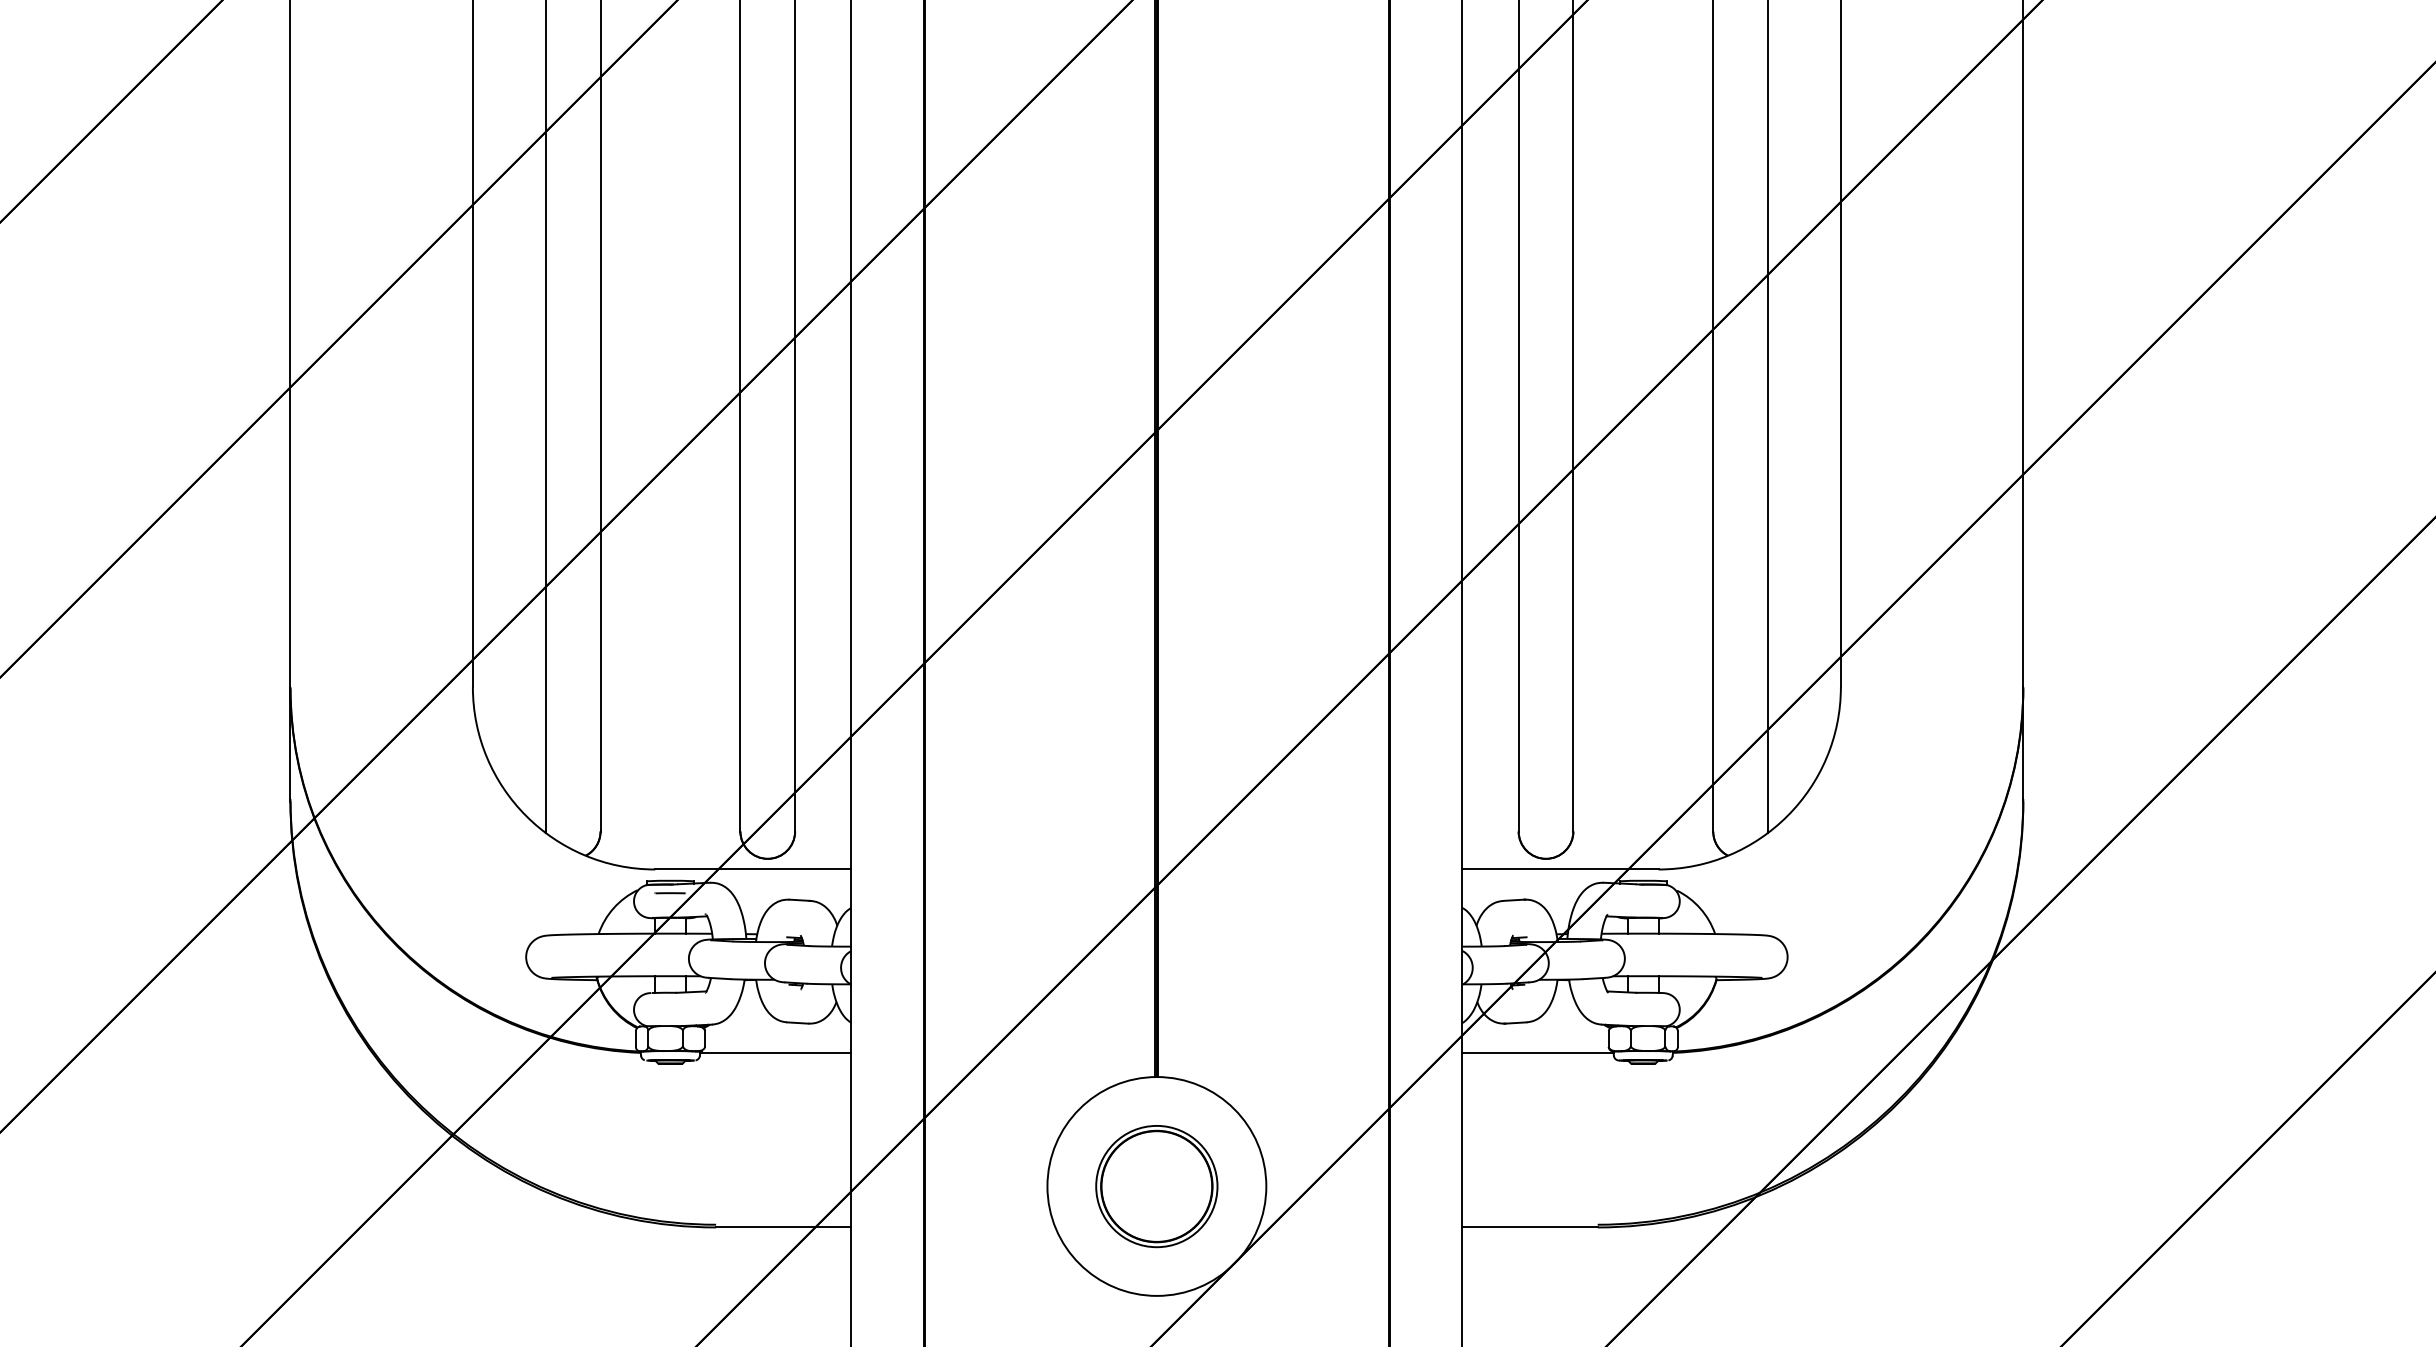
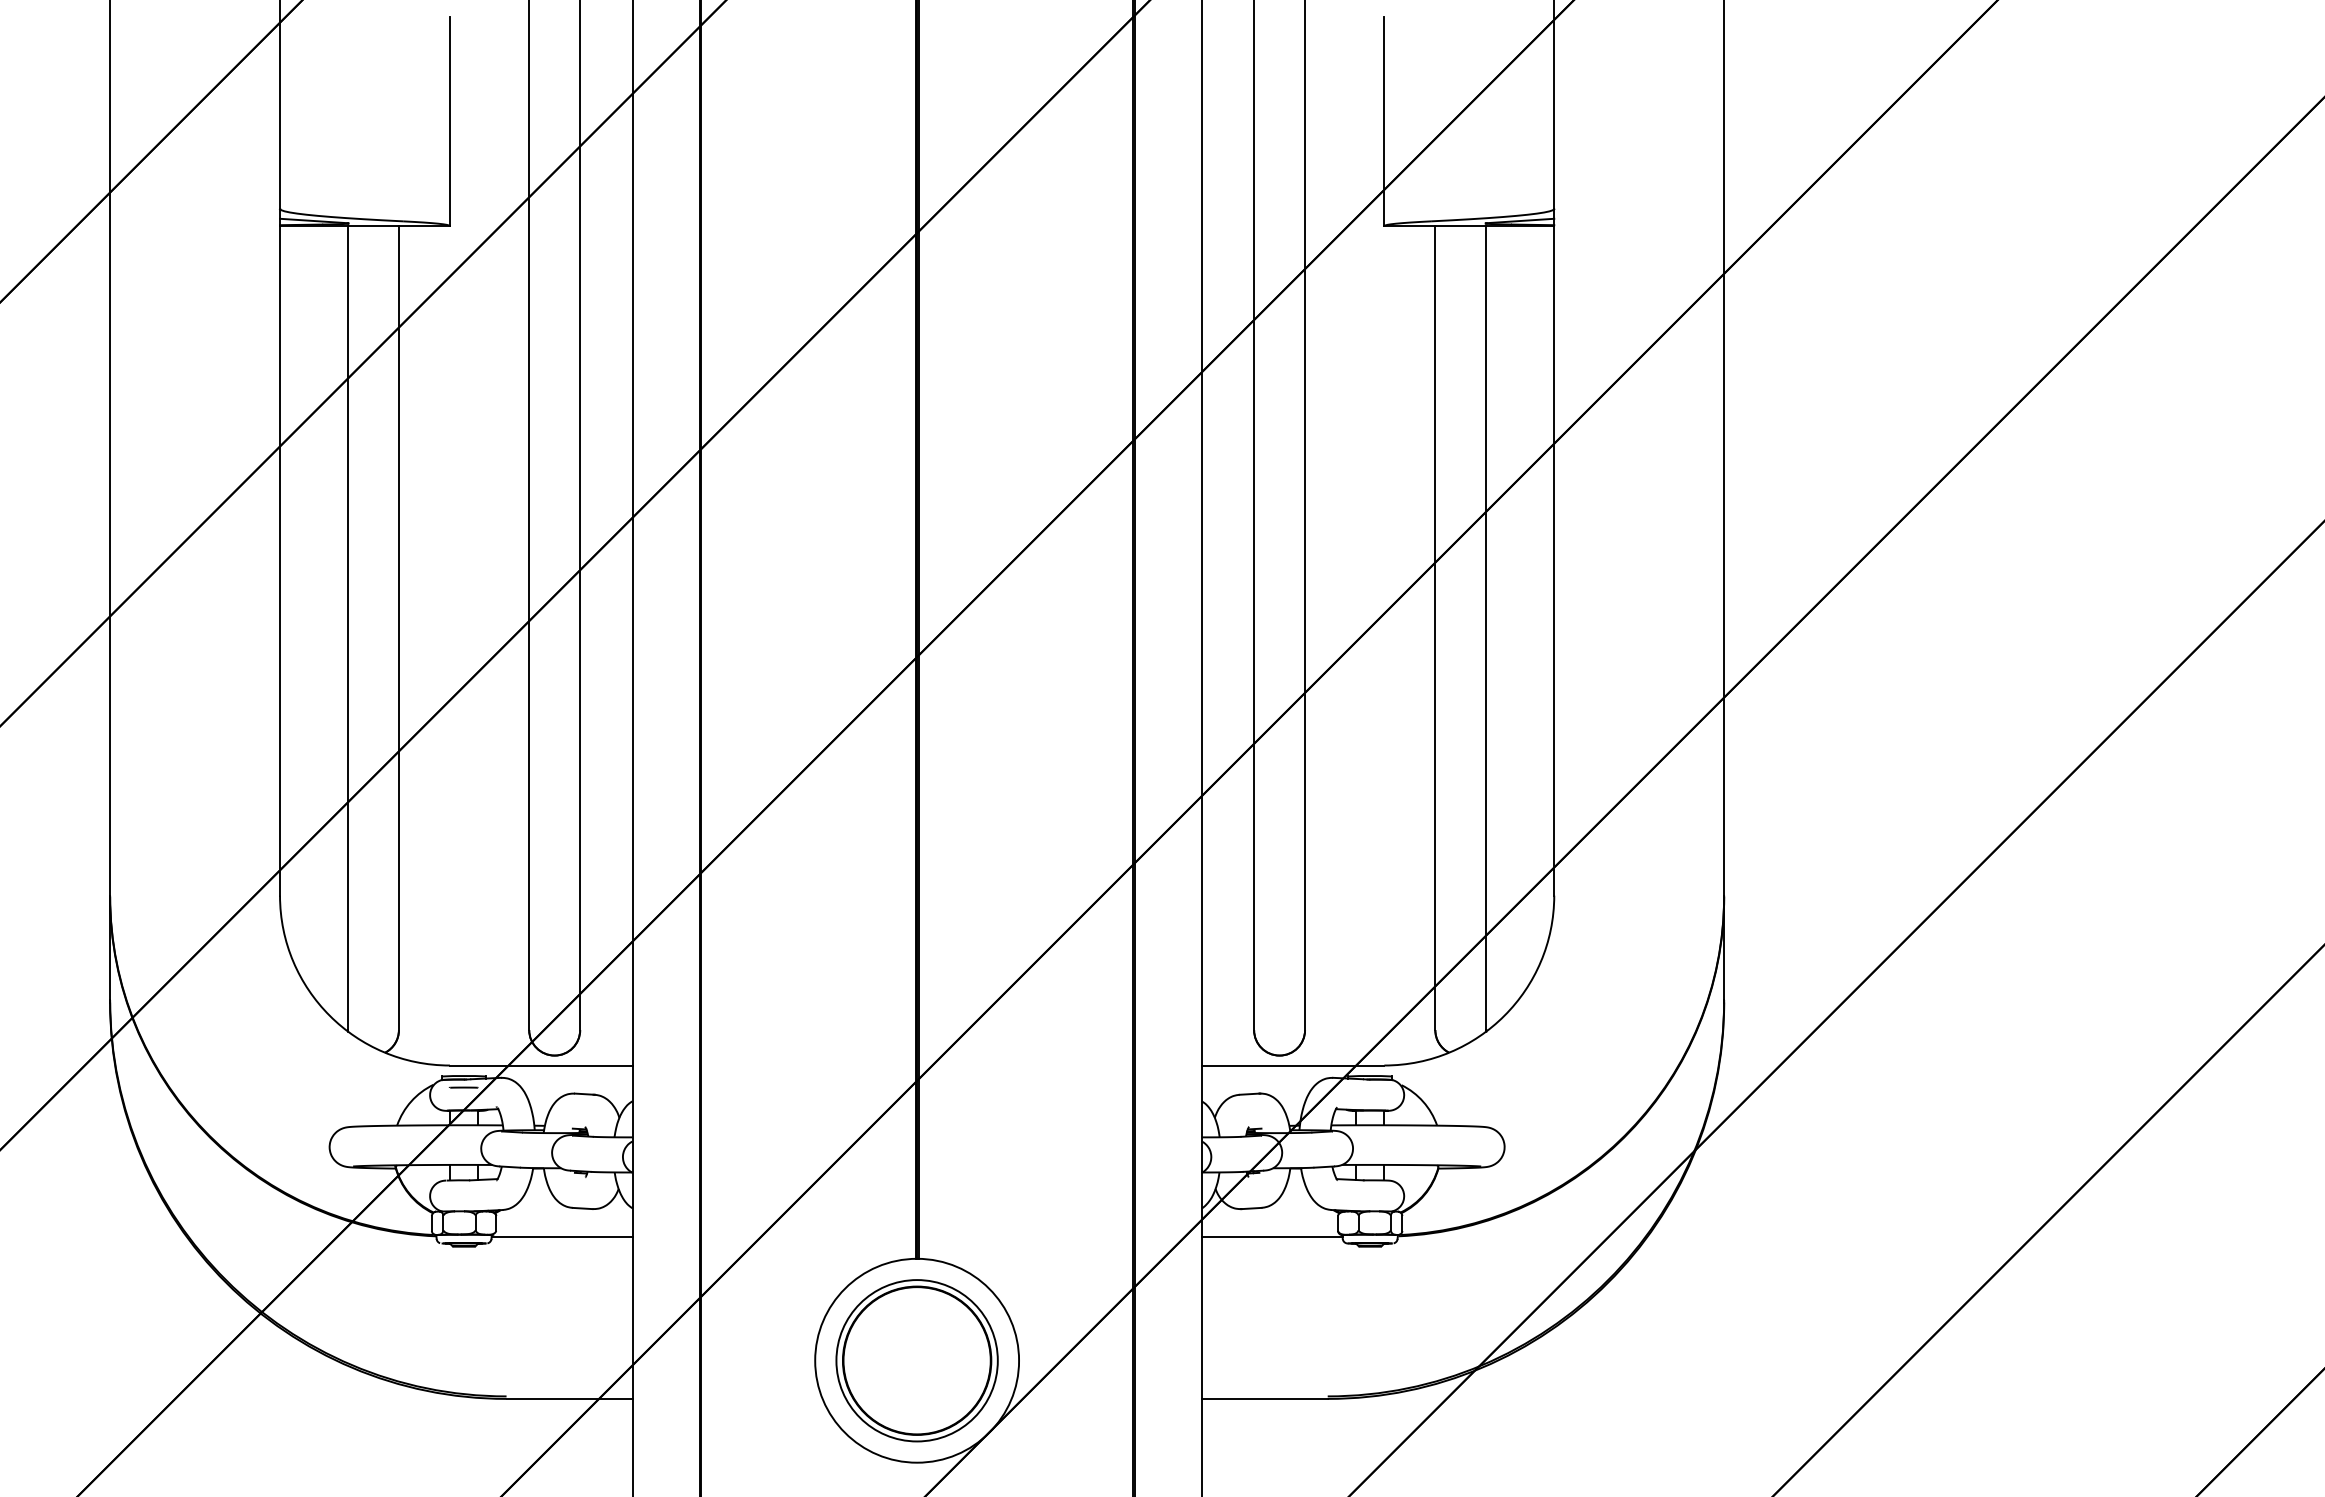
part: (1156, 1186) -> (916, 1360), size x1.43

